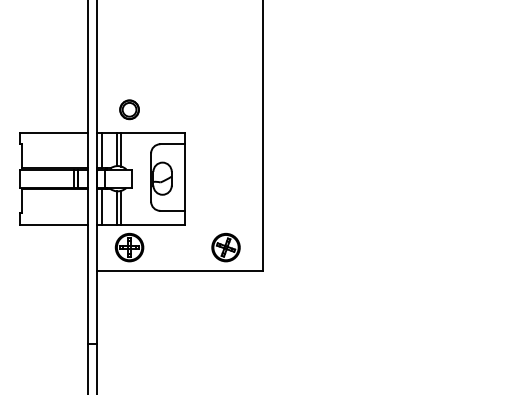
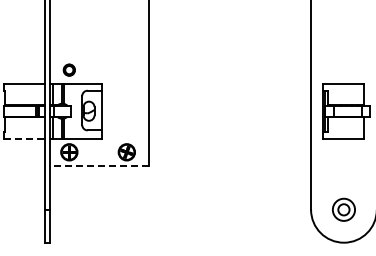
line: (54, 224) -> (24, 138), solid -> dashed
line: (178, 271) -> (98, 166), solid -> dashed

